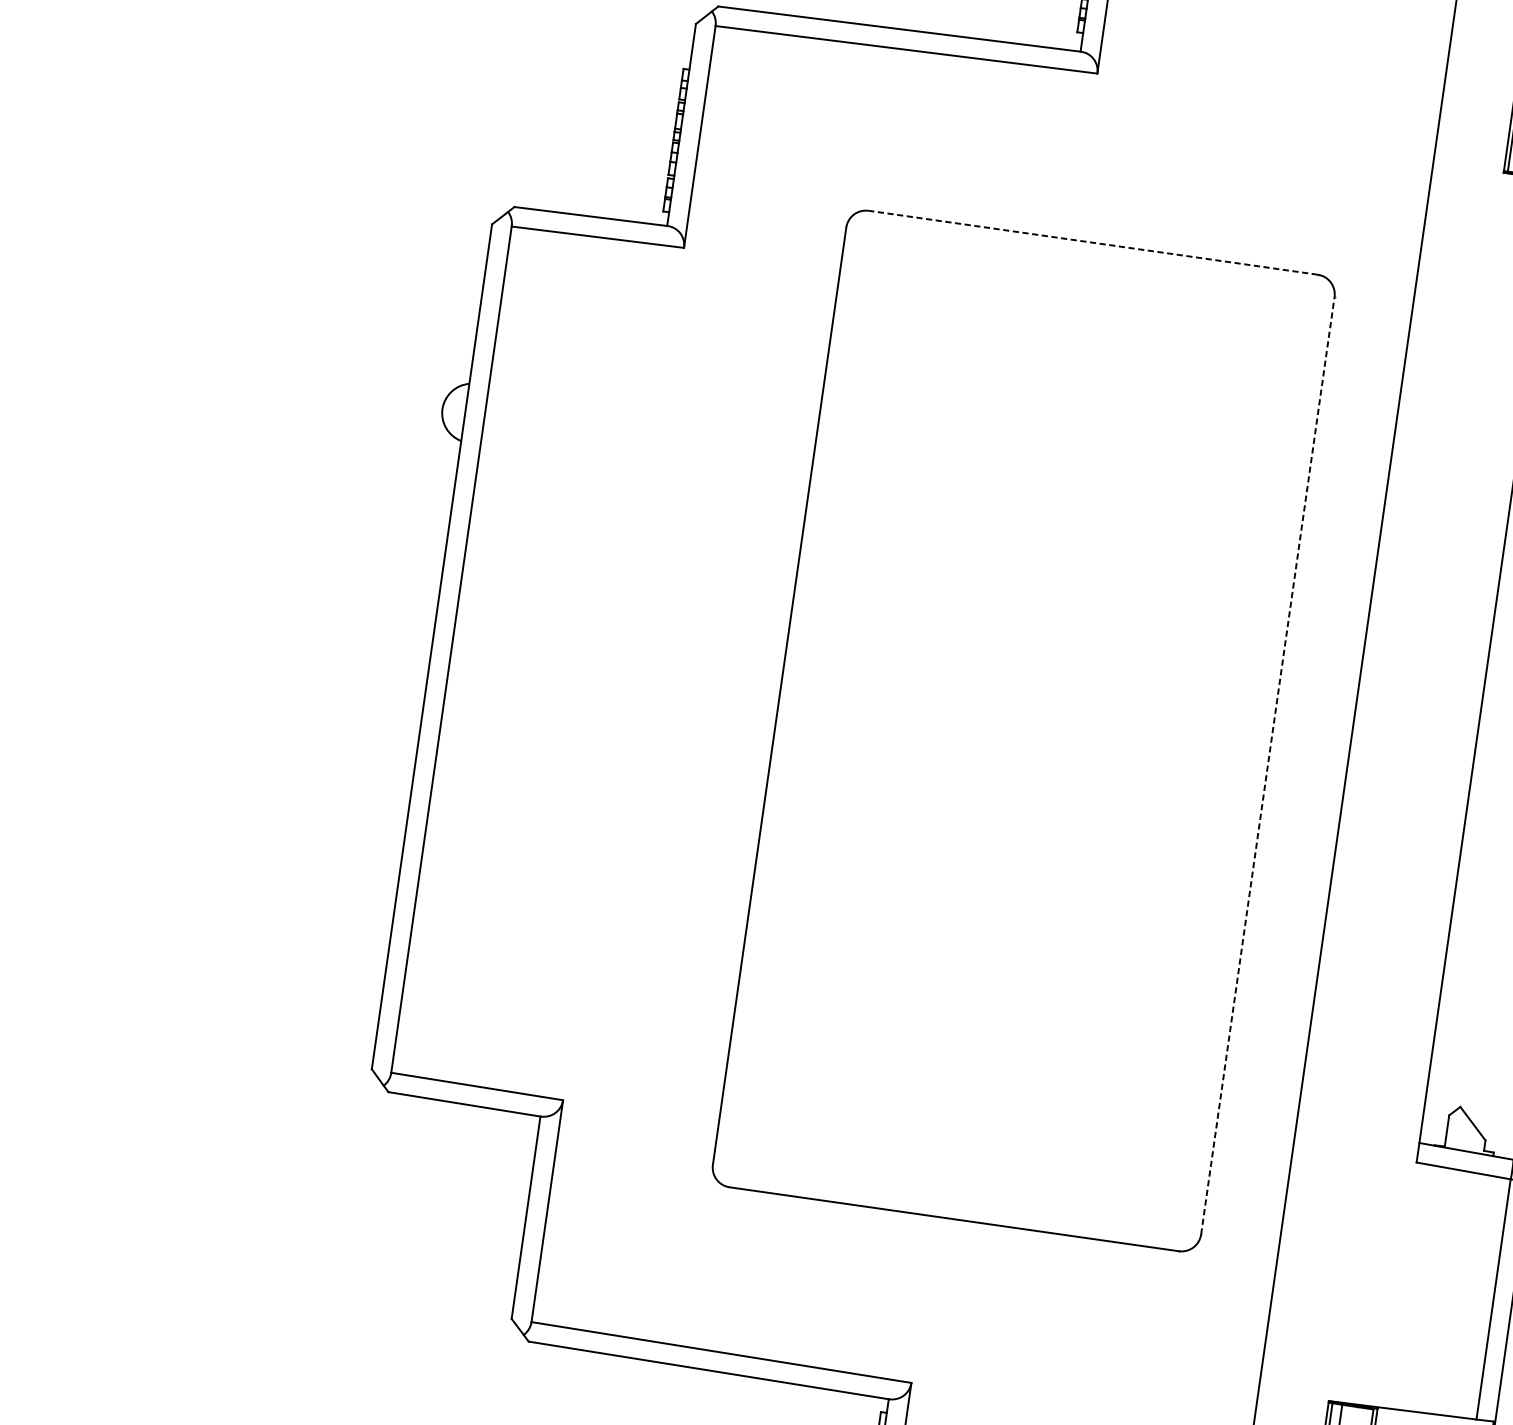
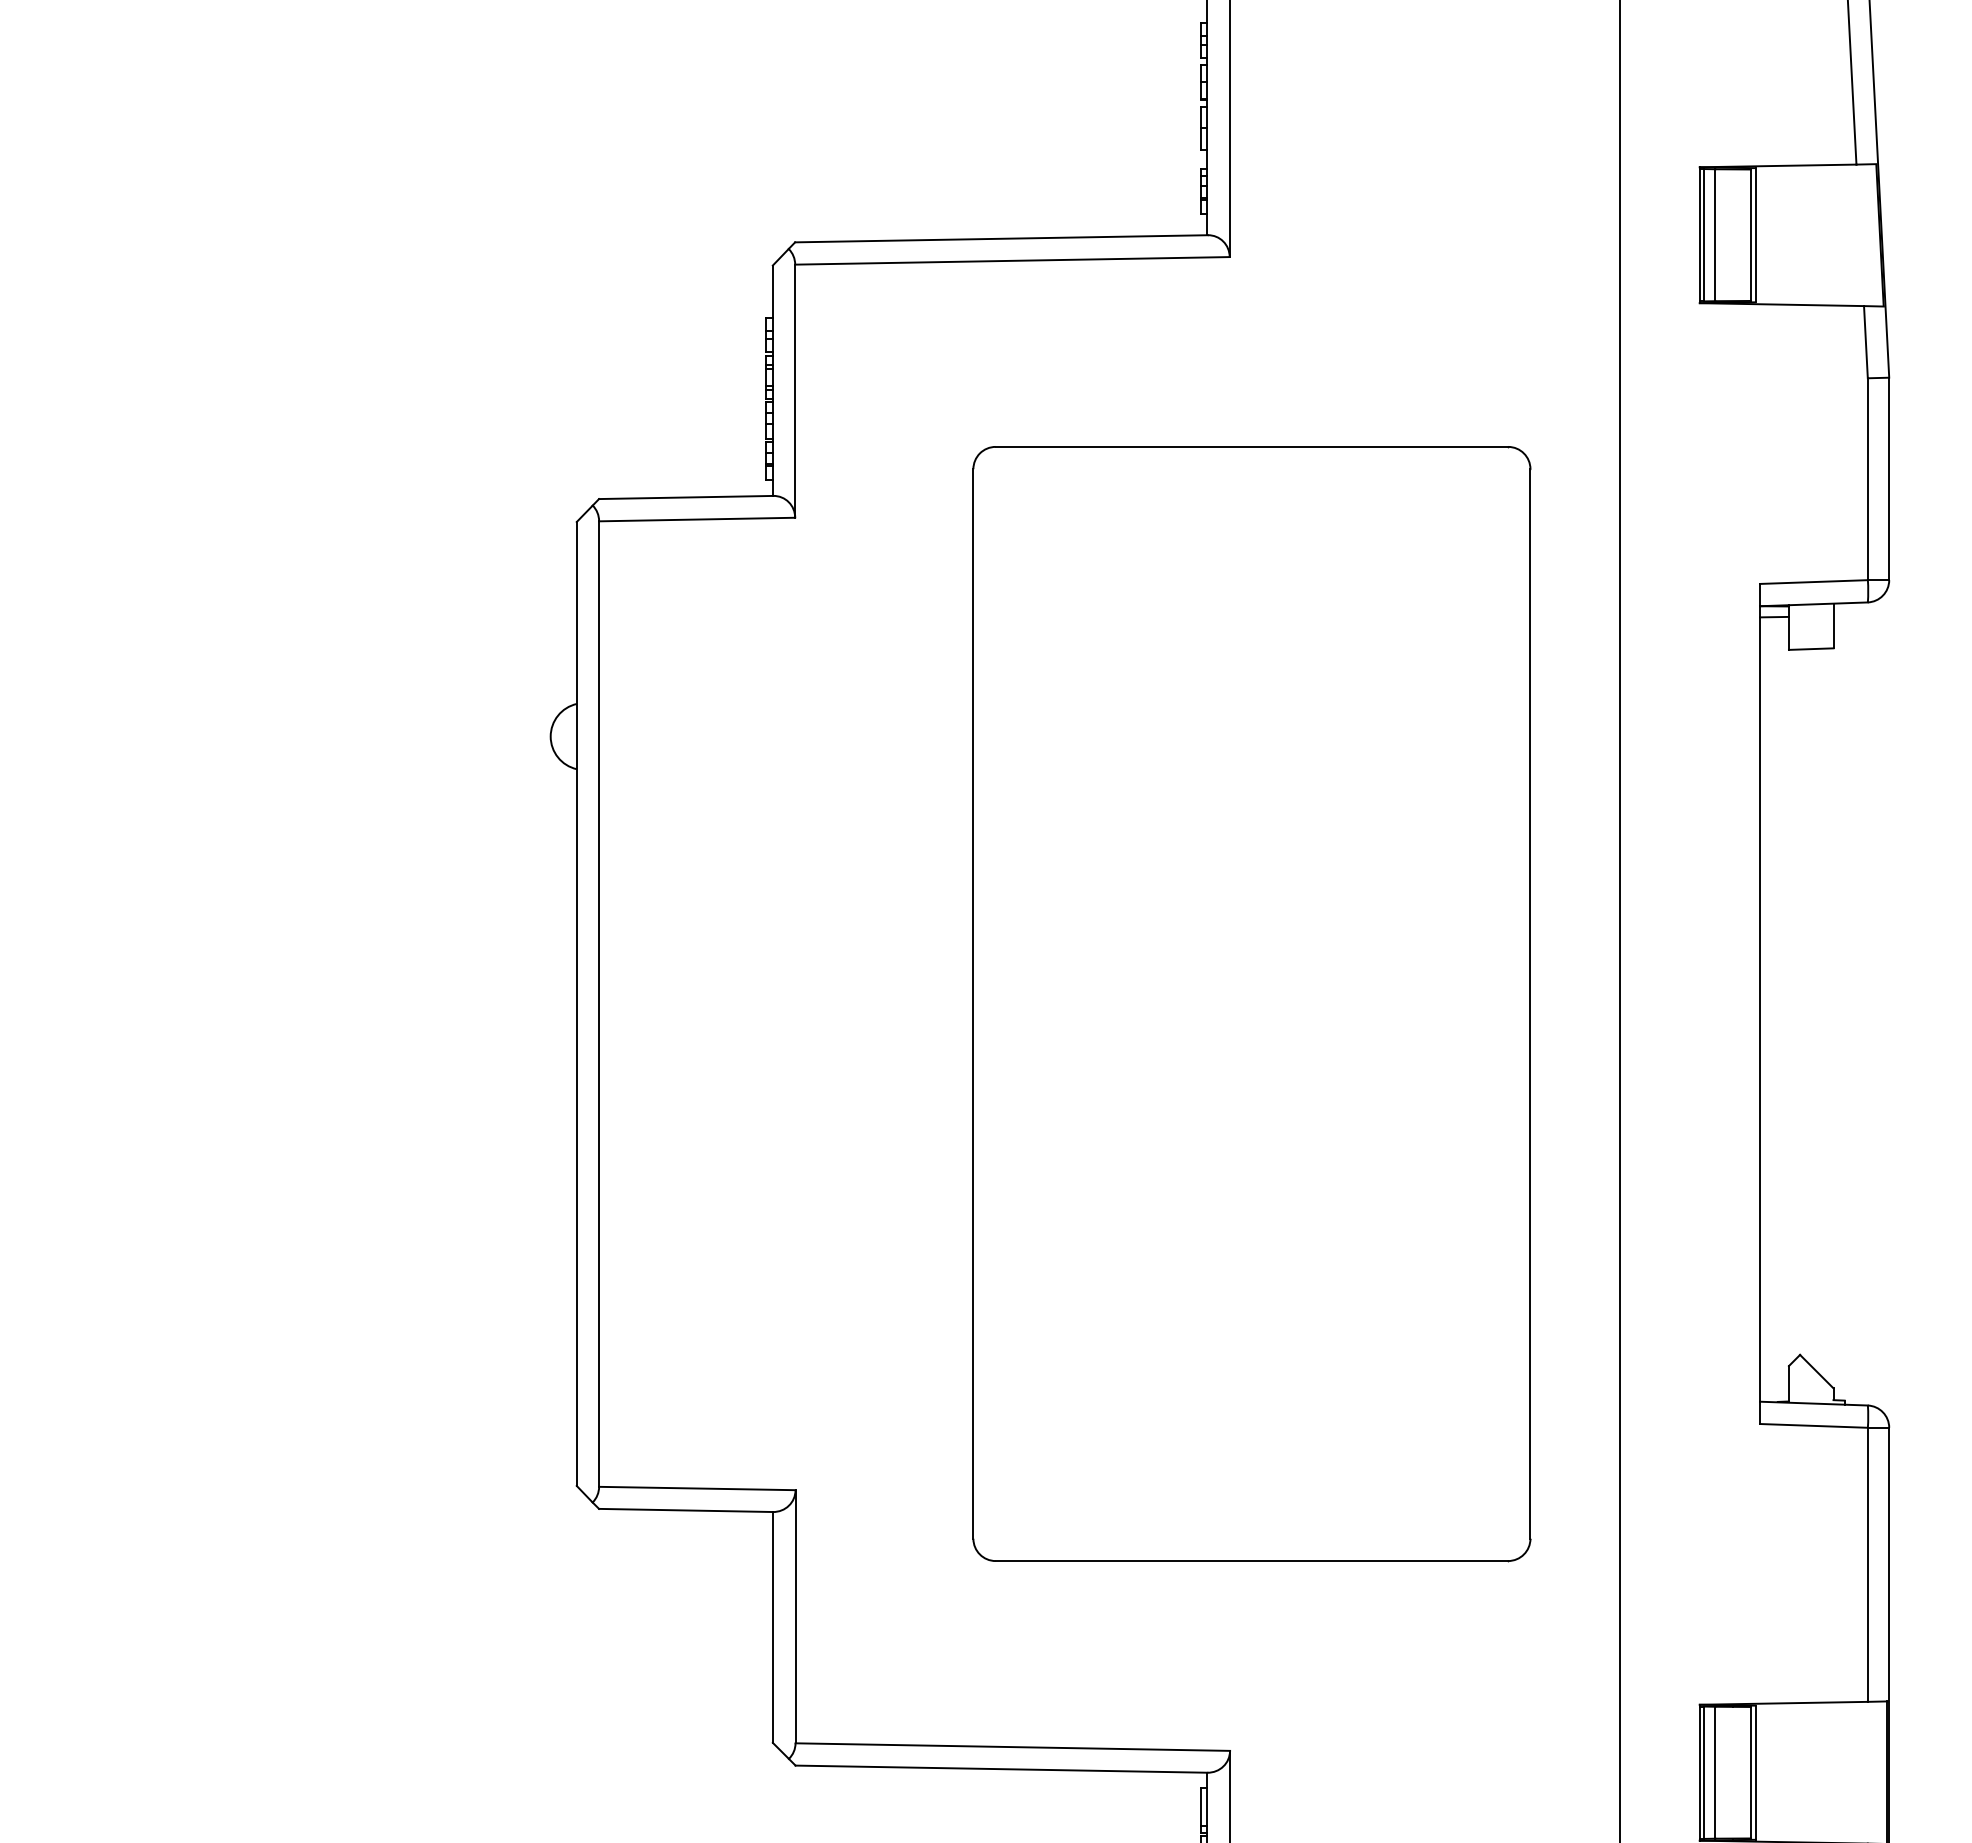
line: (1092, 242) -> (1251, 446), dashed -> solid
line: (1267, 765) -> (1530, 1003), dashed -> solid

